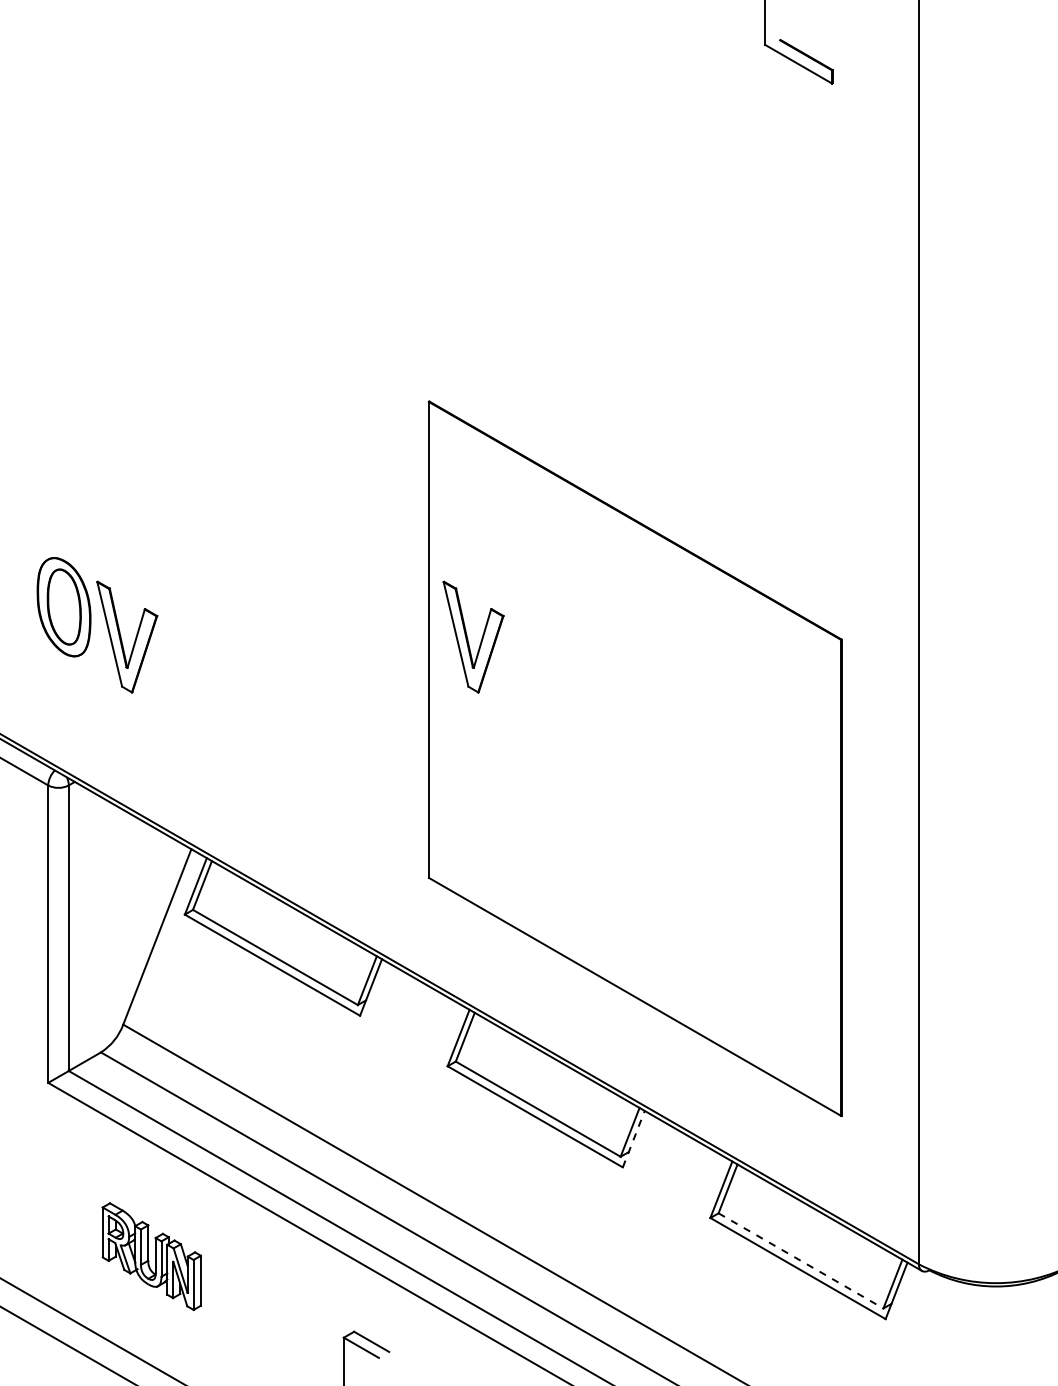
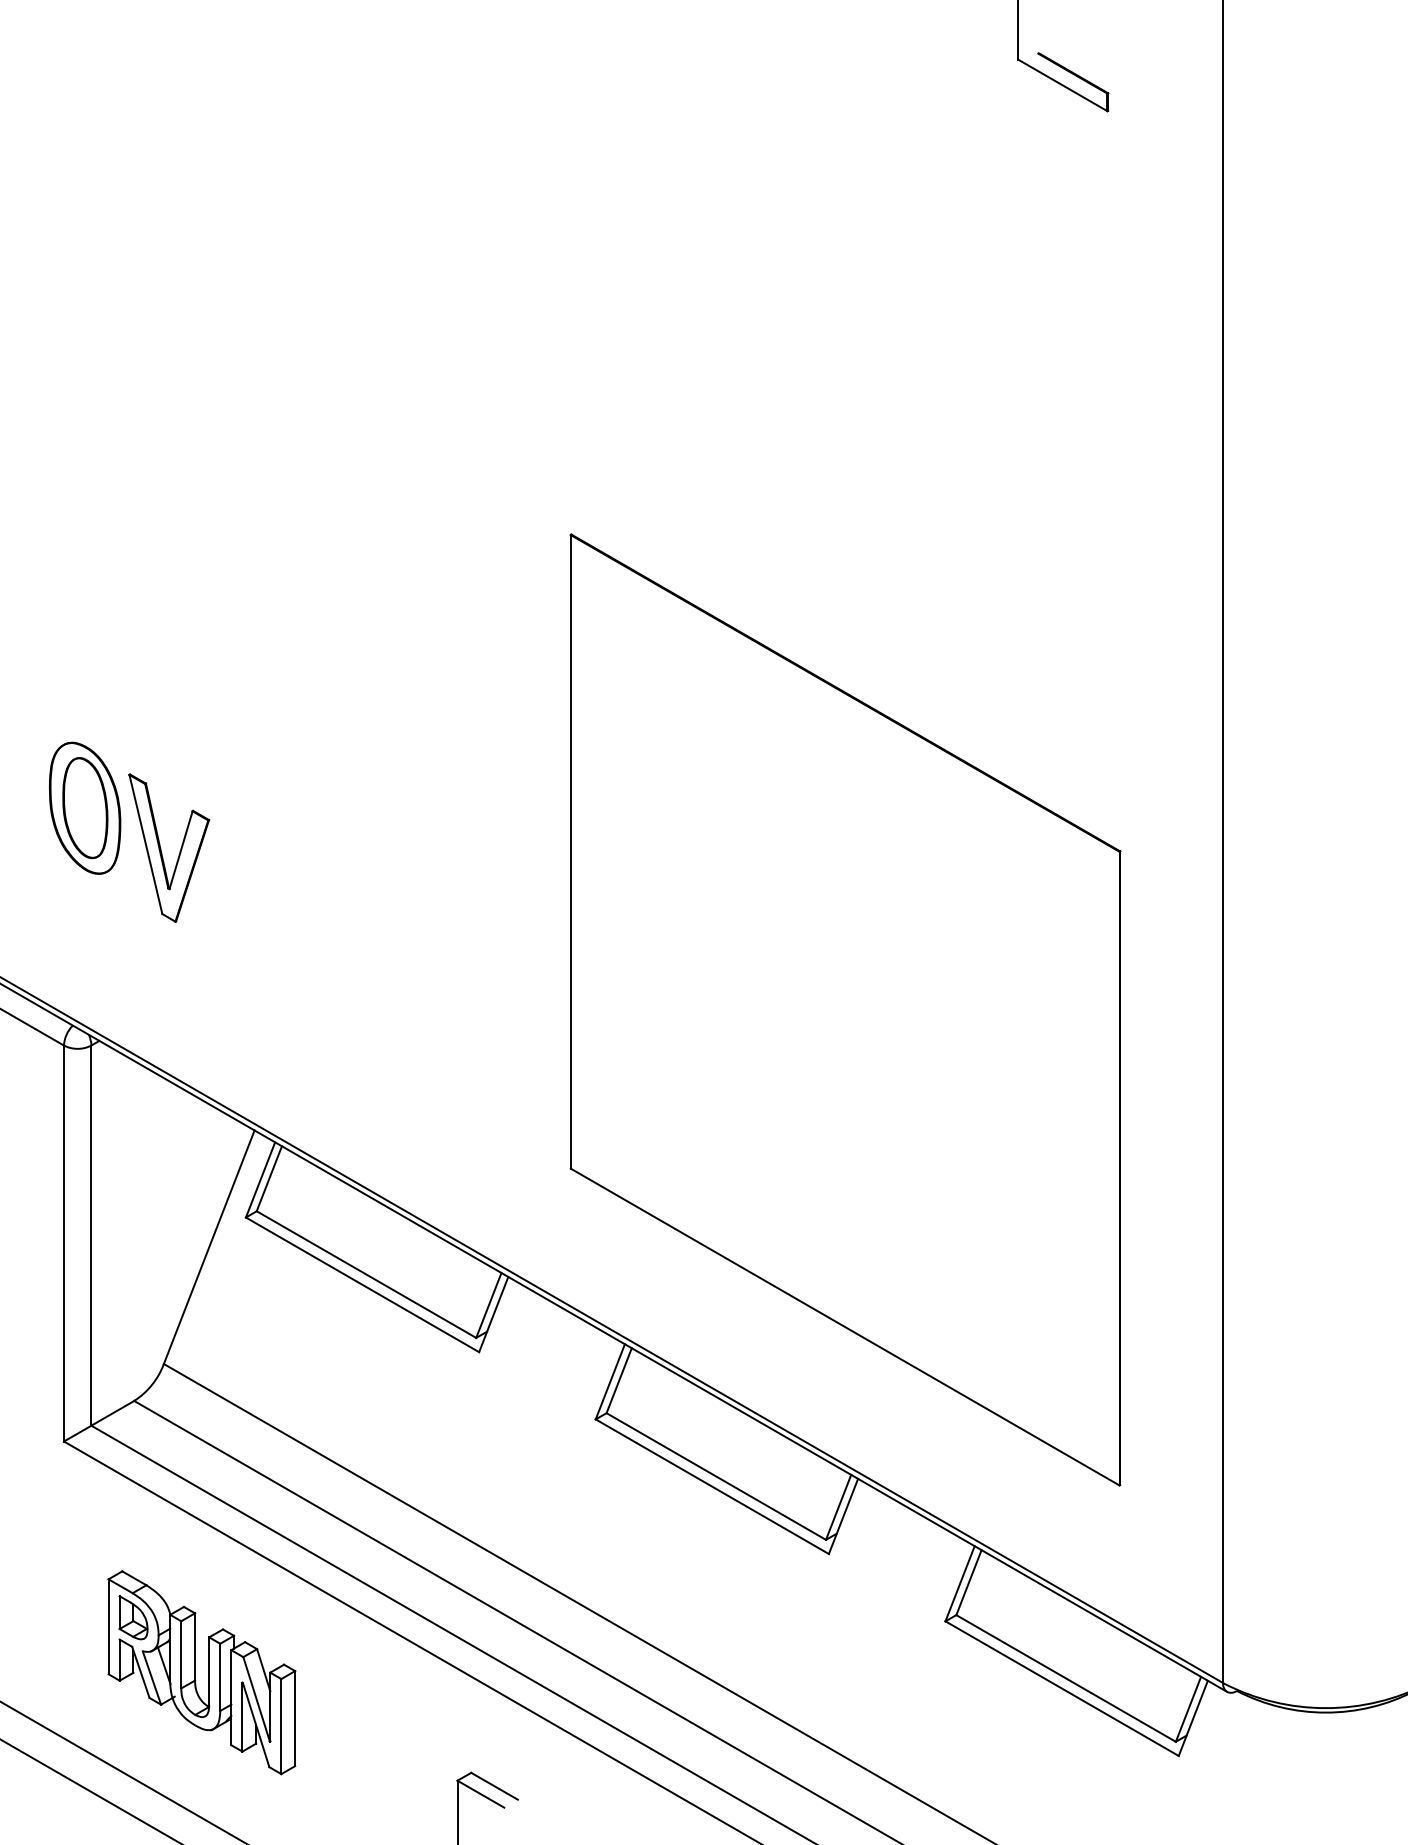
part: (467, 637) -> (622, 848), removed
line: (633, 1138) -> (843, 1515), dashed -> solid
part: (151, 1256) -> (201, 1672), size x1.43
line: (801, 1260) -> (1066, 1678), dashed -> solid

